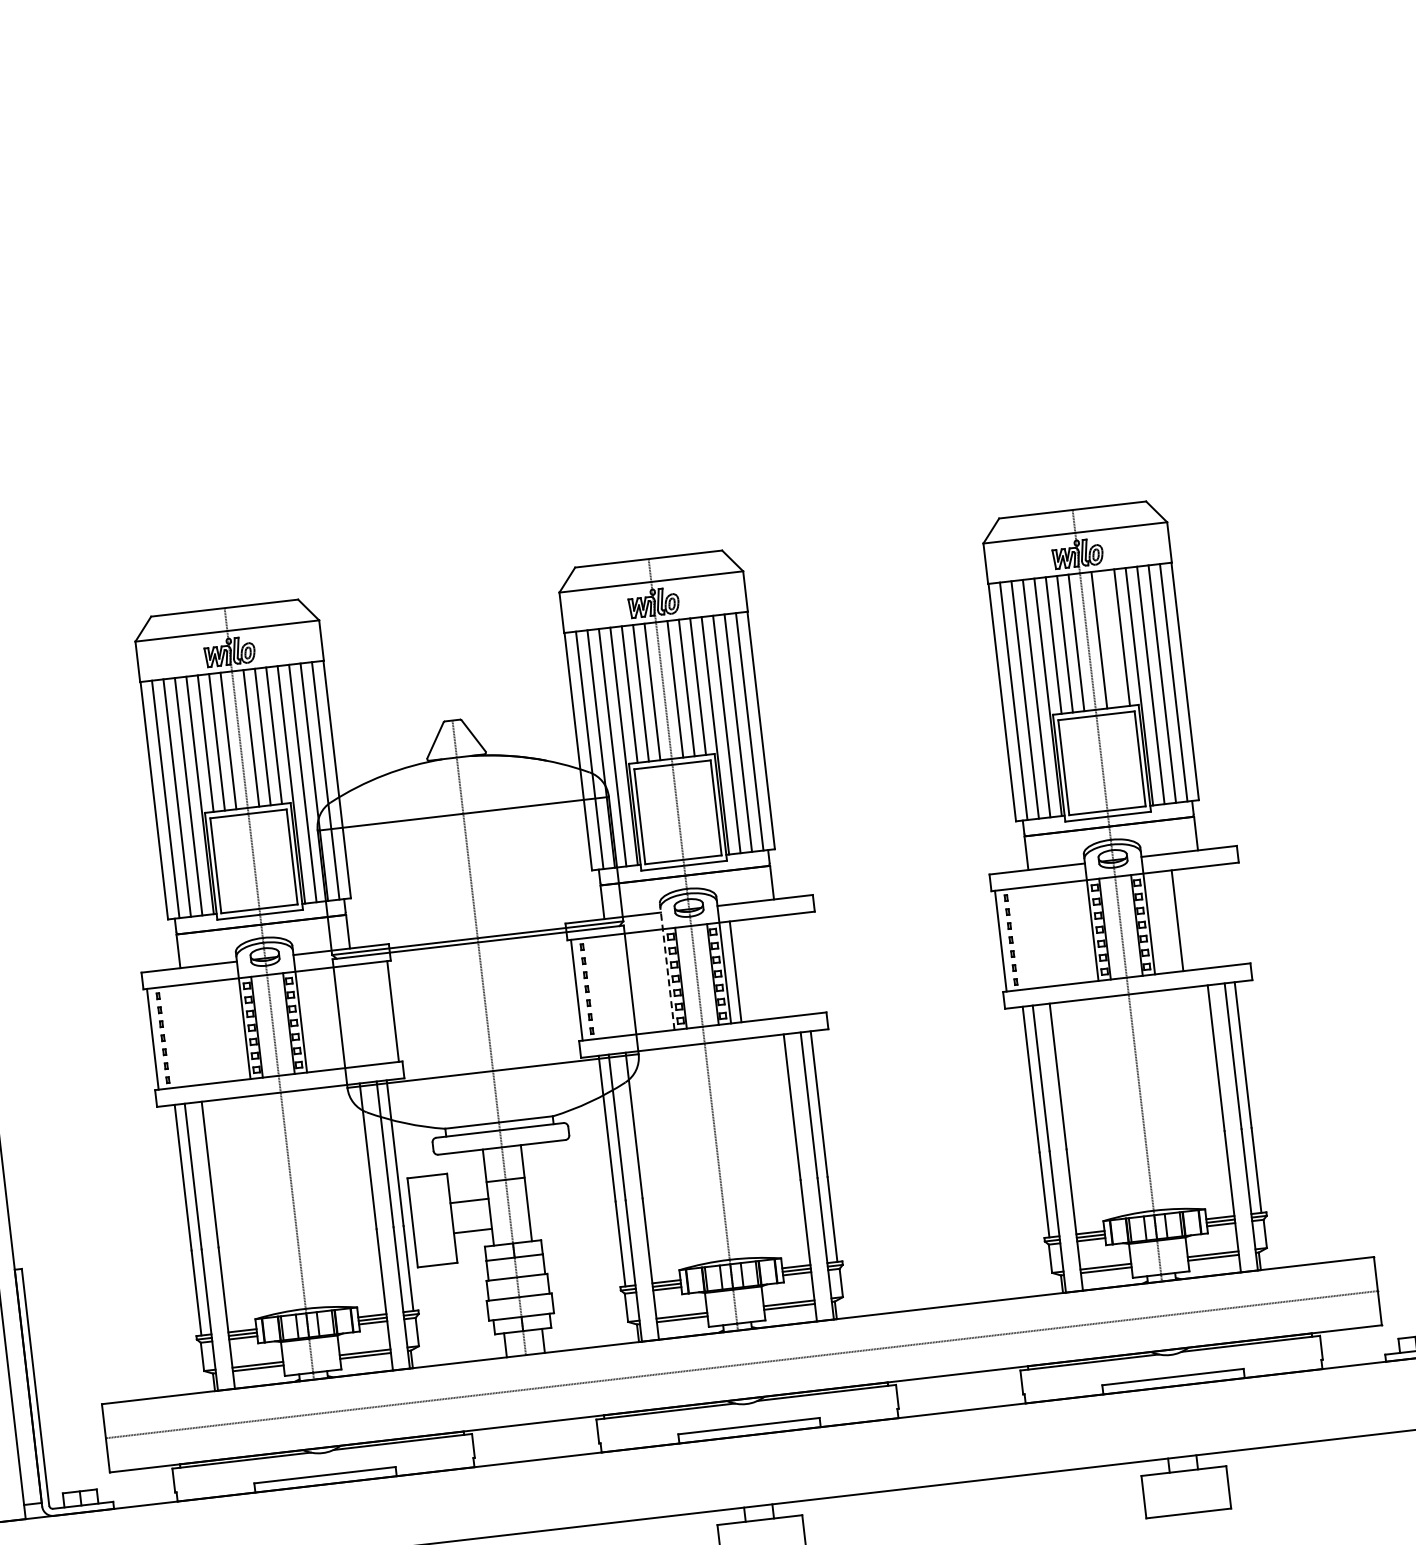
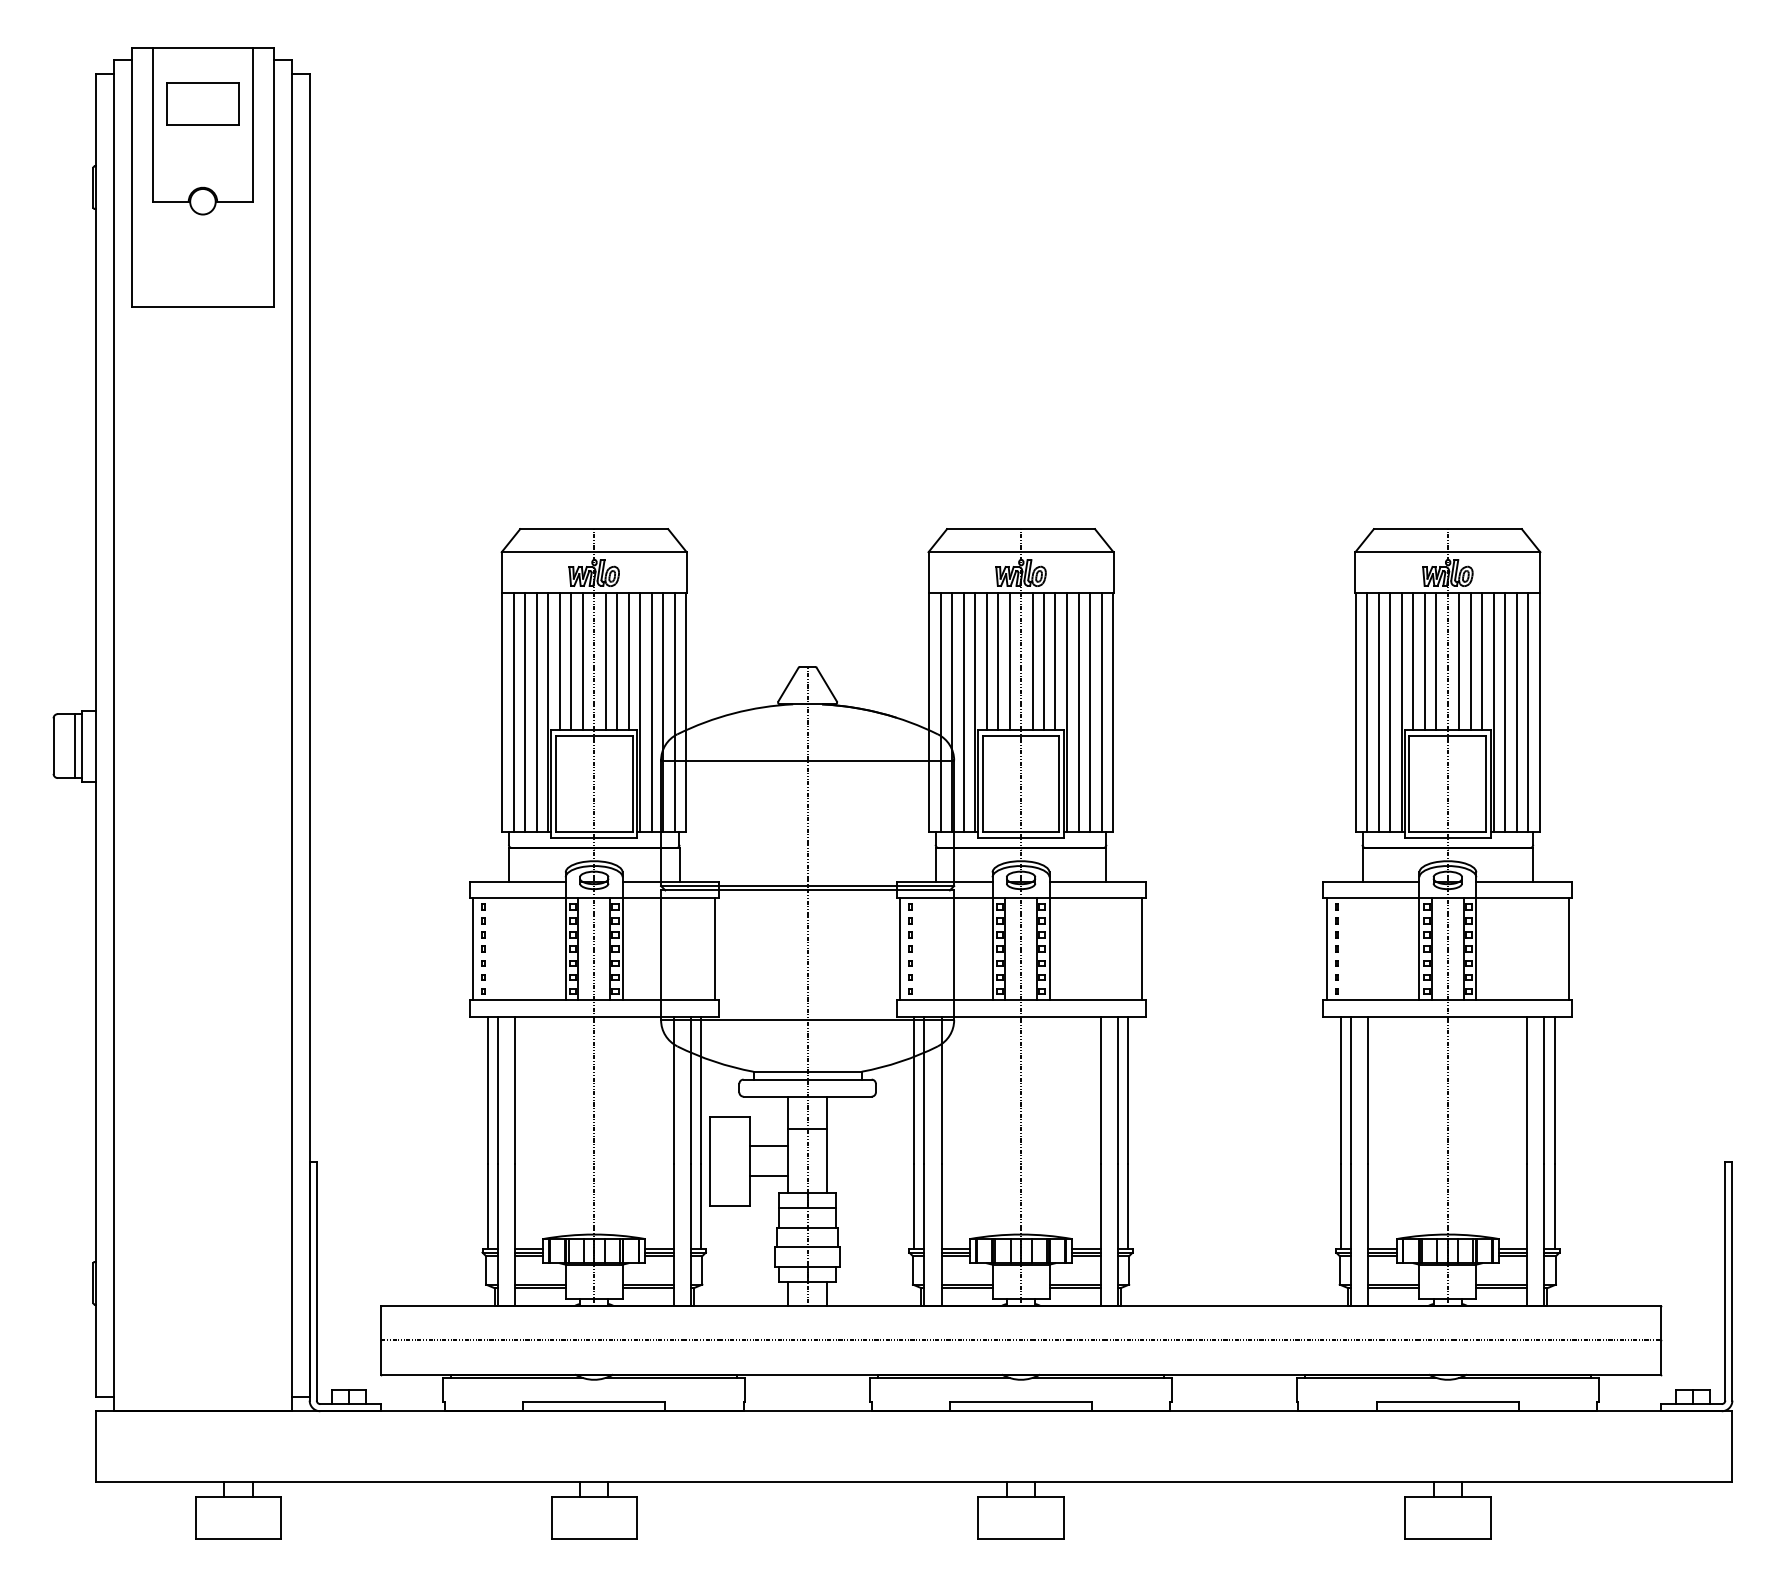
line: (1110, 638) -> (1470, 661), added
line: (1177, 920) -> (1568, 948), moved
line: (667, 967) -> (992, 936), dashed -> solid
line: (735, 971) -> (1141, 948), moved

